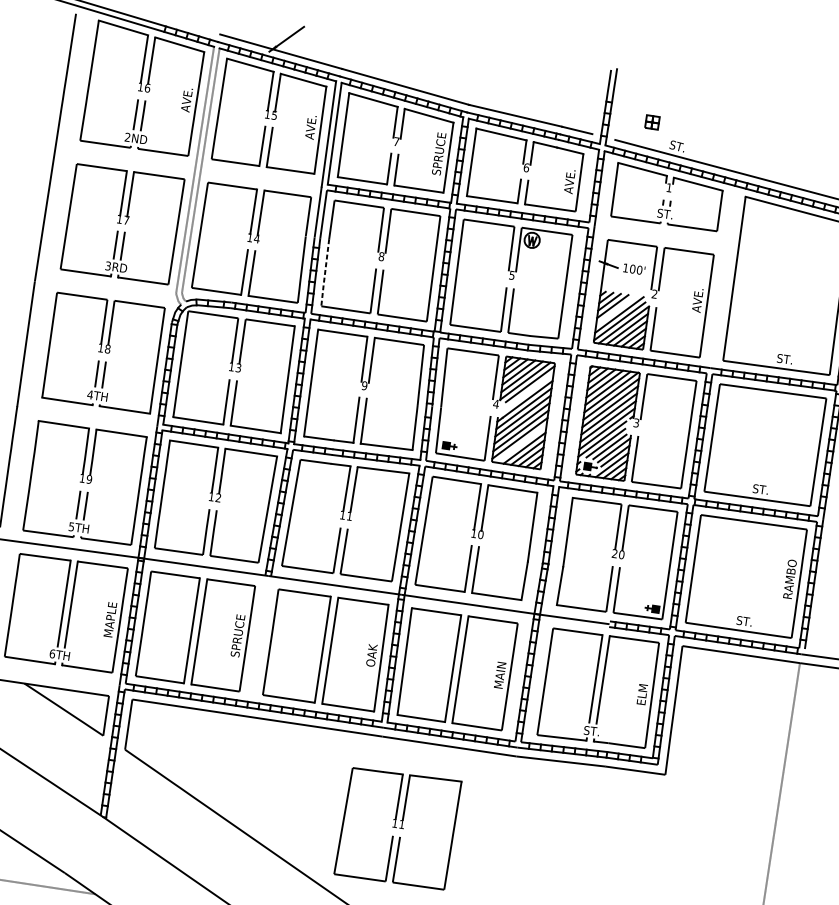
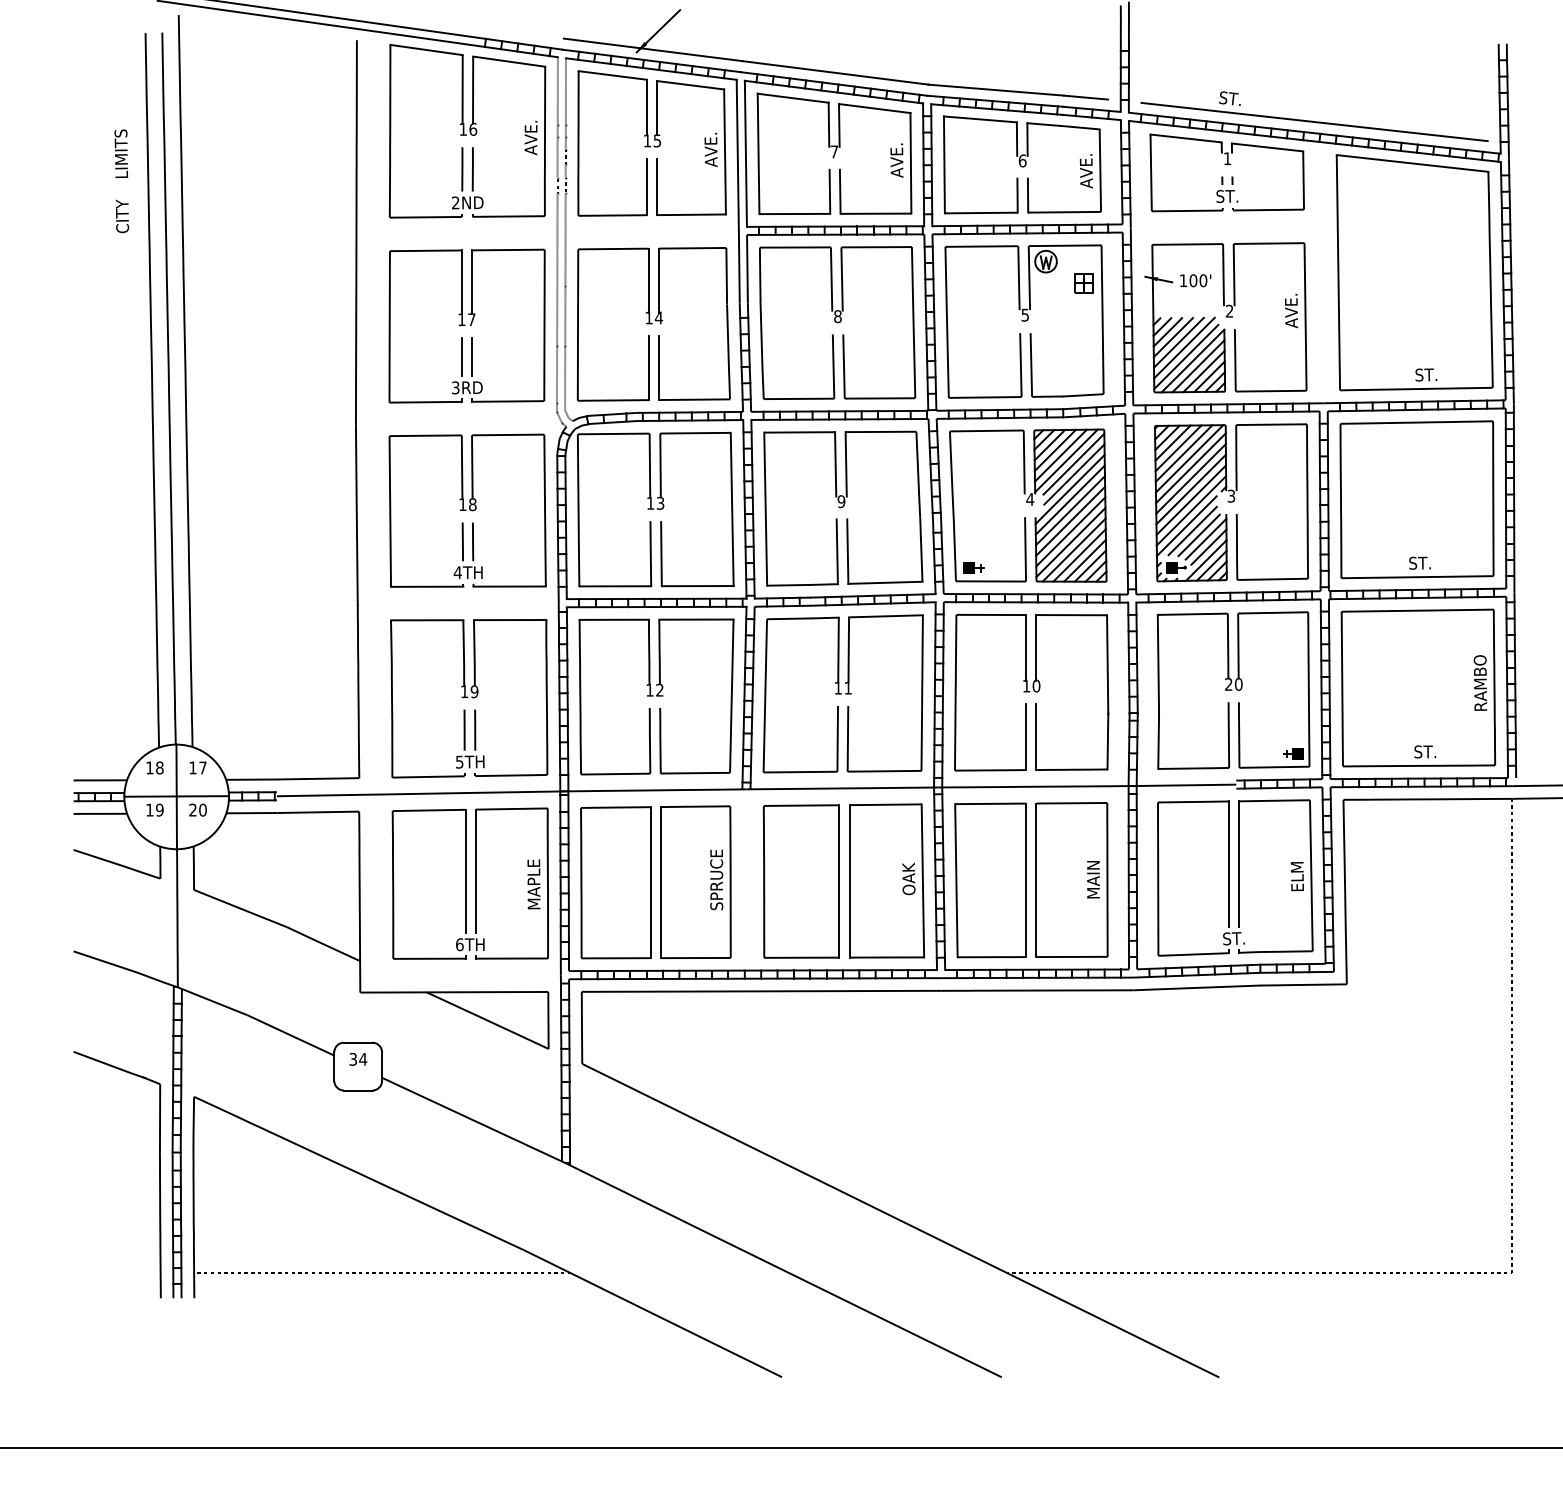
part: (652, 122) -> (1083, 283), moved
text: (438, 153) -> (896, 159), SPRUCE -> AVE.
line: (325, 273) -> (762, 351), dashed -> solid
line: (615, 310) -> (1178, 342), added
line: (529, 391) -> (1074, 474), added
line: (521, 443) -> (1073, 549), added
part: (397, 827) -> (981, 1115), removed

